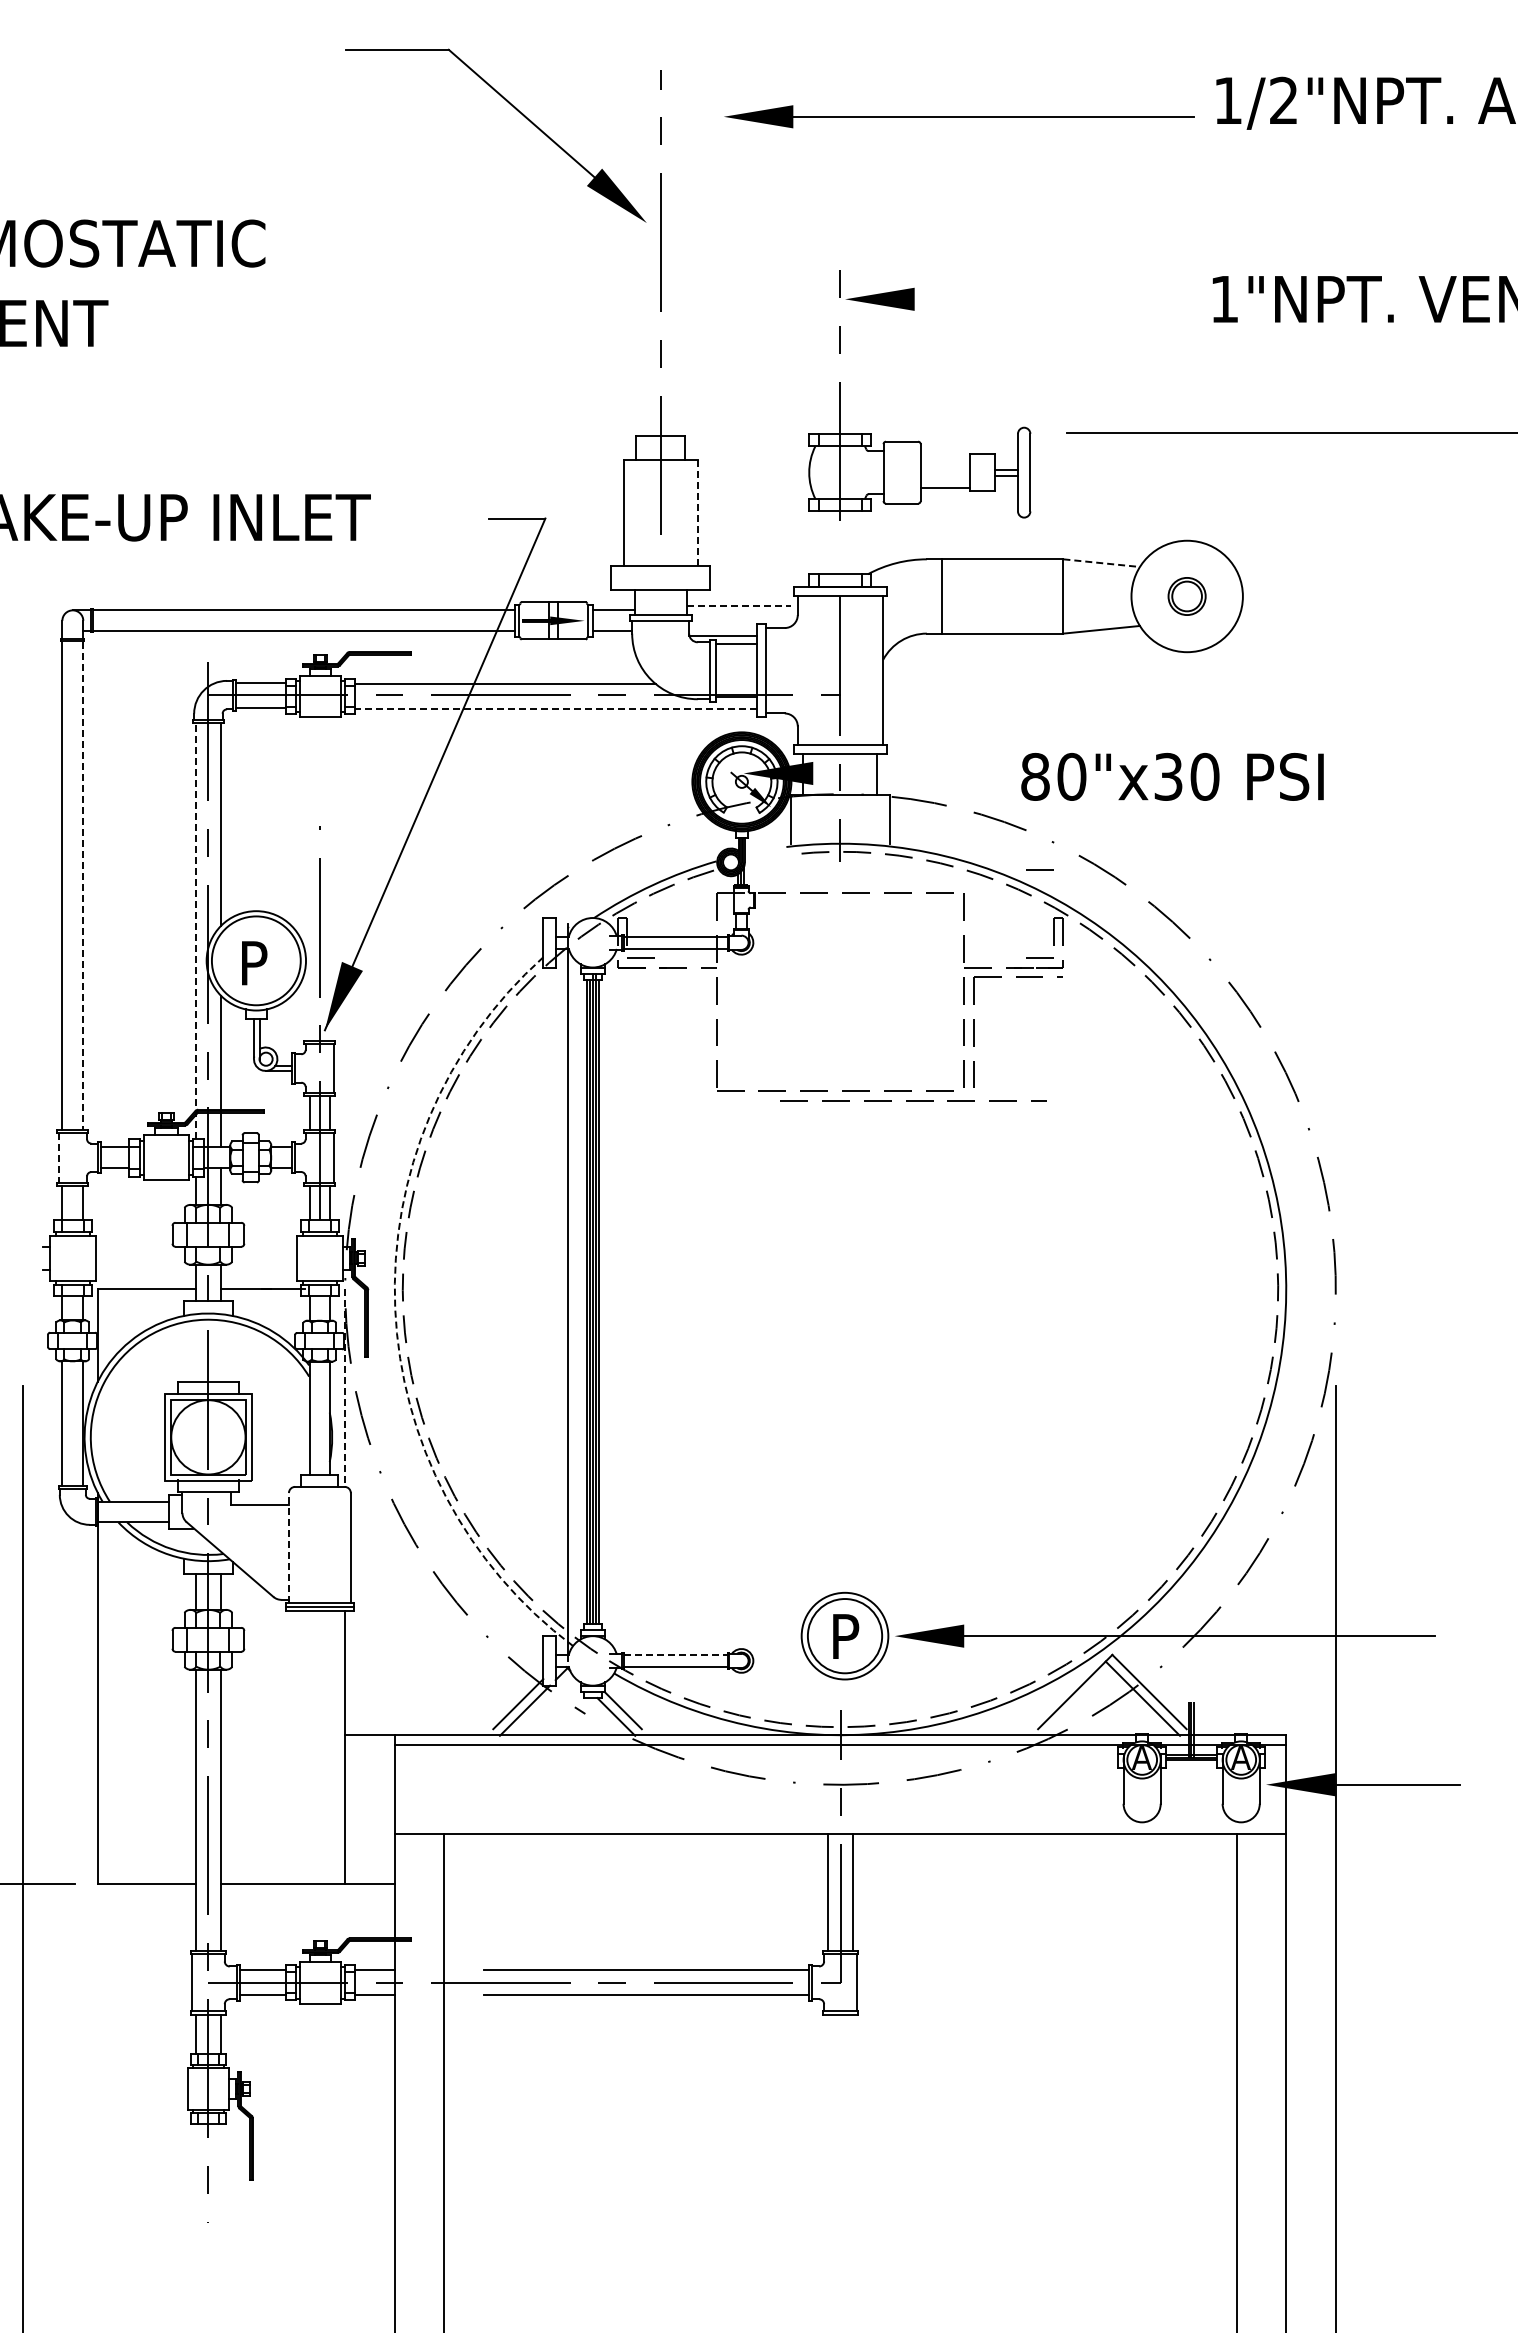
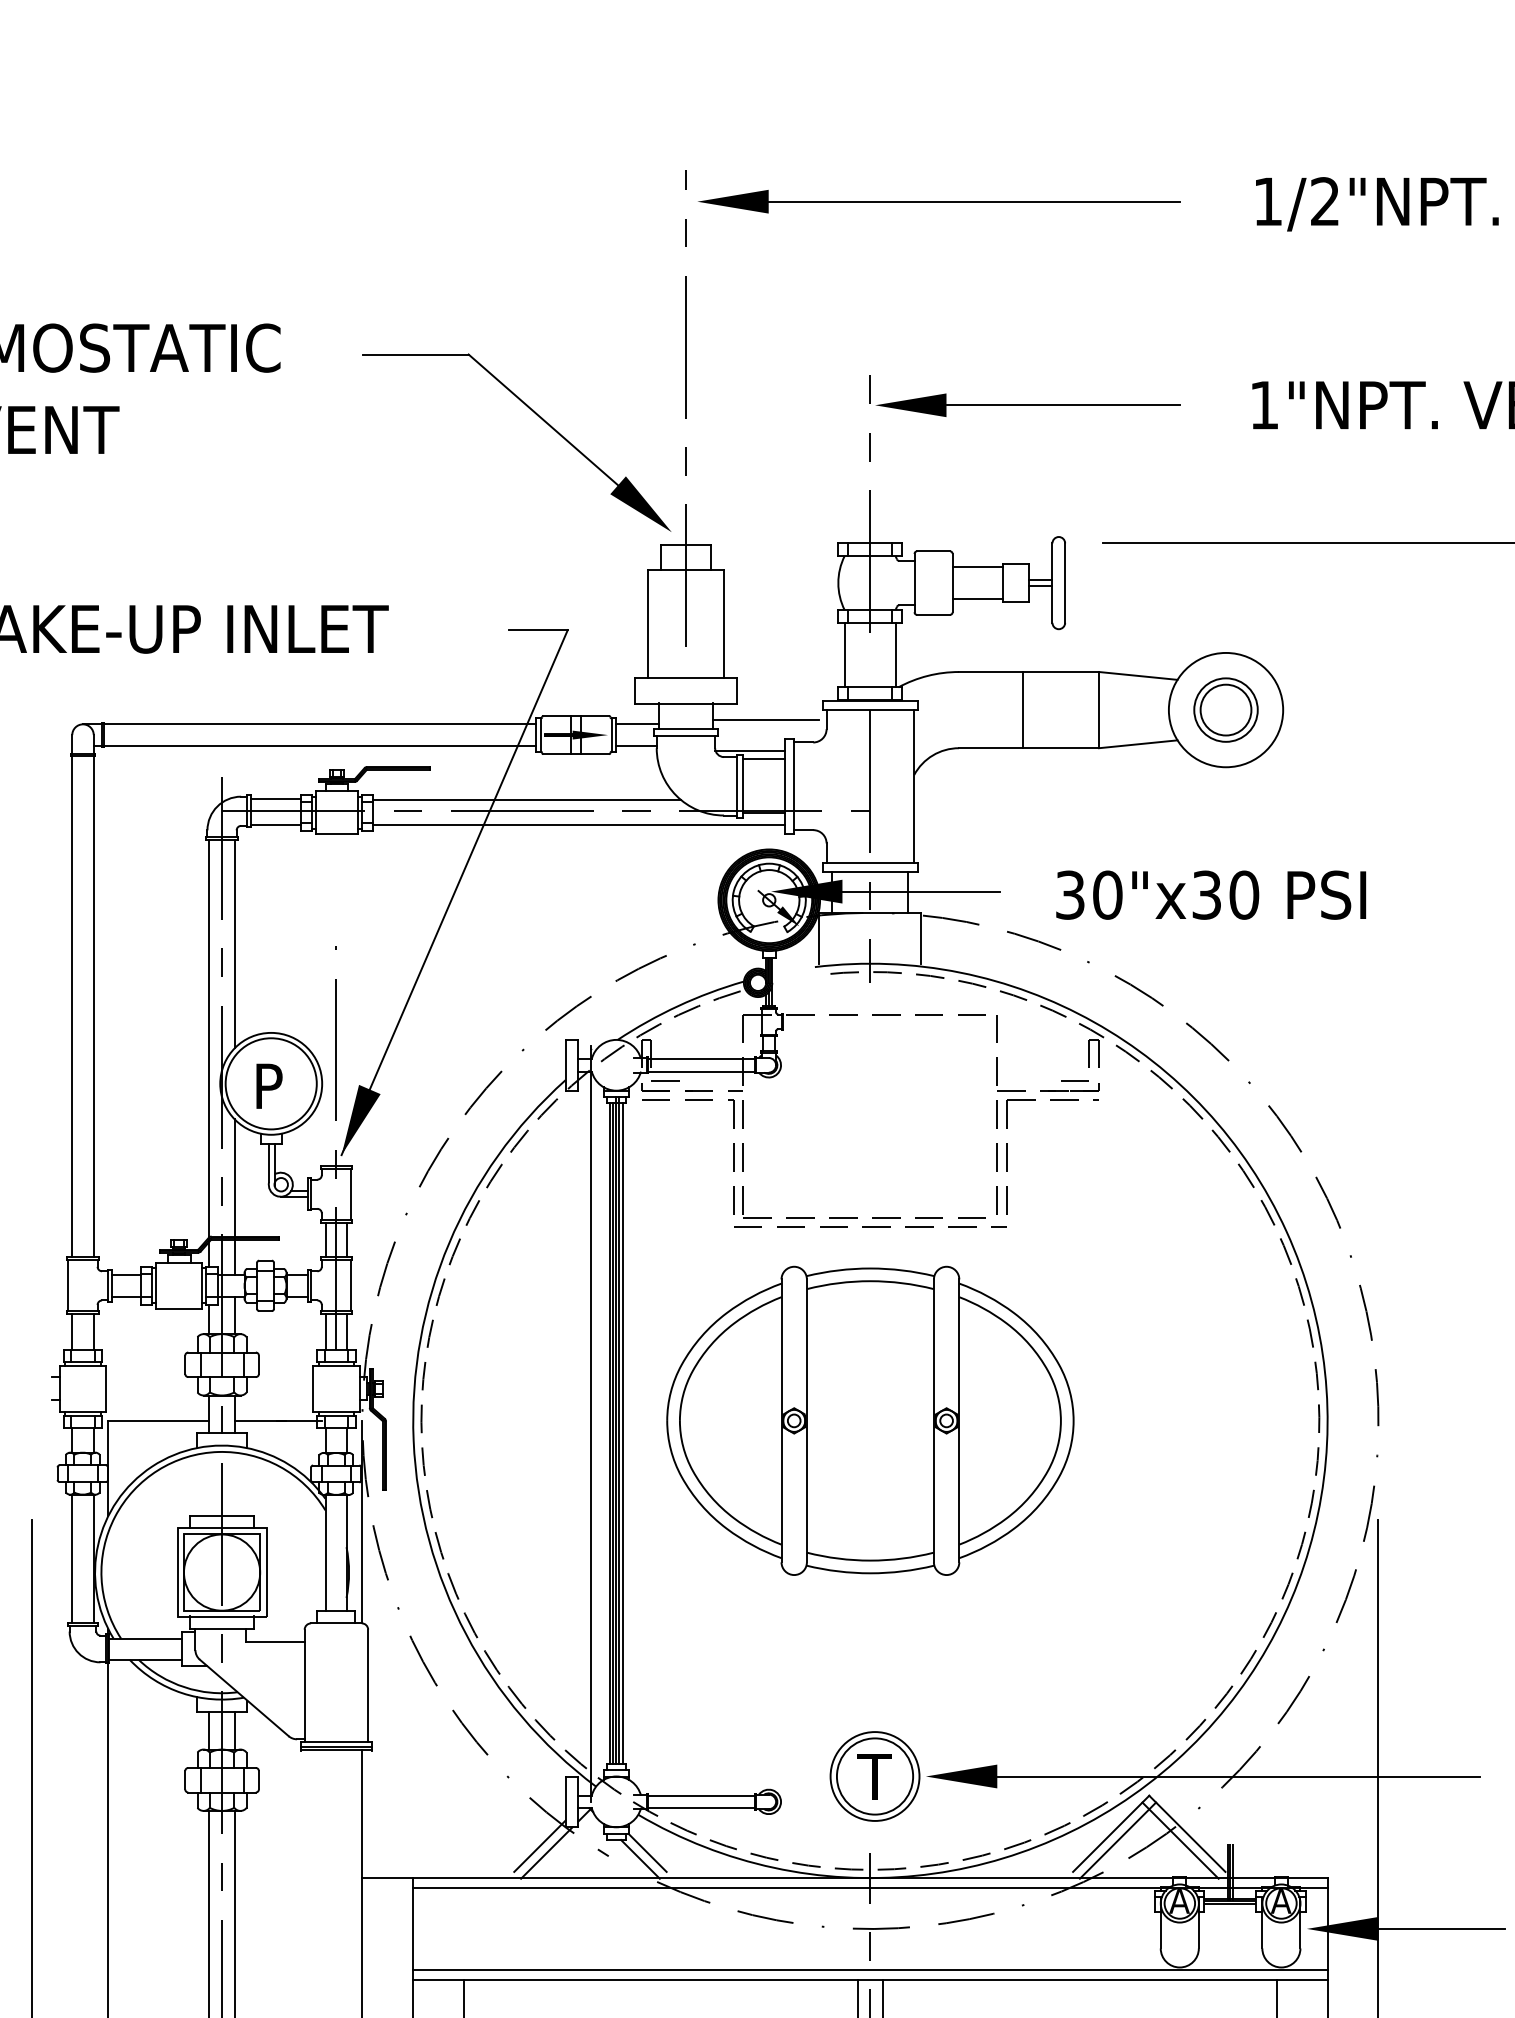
part: (518, 112) -> (540, 418), moved
part: (959, 116) -> (939, 201), moved
line: (1028, 299) -> (1063, 405), added
line: (945, 457) -> (978, 567), added
line: (697, 512) -> (723, 623), dashed -> solid
line: (815, 542) -> (844, 654), added
line: (864, 542) -> (895, 654), added
line: (1102, 563) -> (1139, 676), dashed -> solid
line: (942, 596) -> (1023, 710), moved
part: (1186, 596) -> (1225, 710), size x1.67
line: (739, 606) -> (766, 720), dashed -> solid
line: (556, 708) -> (579, 825), dashed -> solid
line: (889, 773) -> (920, 891), added
text: (1035, 776) -> (1070, 894), 80"x30 -> 30"x30
line: (1039, 869) -> (1074, 990), removed
line: (83, 886) -> (93, 1007), dashed -> solid
line: (196, 930) -> (209, 1052), dashed -> solid
part: (706, 1031) -> (732, 1156), added
line: (913, 1100) -> (870, 1227), moved
line: (58, 1157) -> (68, 1285), dashed -> solid
part: (840, 1289) -> (870, 1420), added
arc: (395, 1308) -> (413, 1440), dashed -> solid
line: (345, 1388) -> (362, 1522), dashed -> solid
line: (288, 1547) -> (304, 1685), dashed -> solid
text: (844, 1636) -> (874, 1776), P -> T
line: (675, 1654) -> (701, 1795), dashed -> solid
line: (1081, 1698) -> (1117, 1840), added
line: (840, 1824) -> (870, 1969), added

